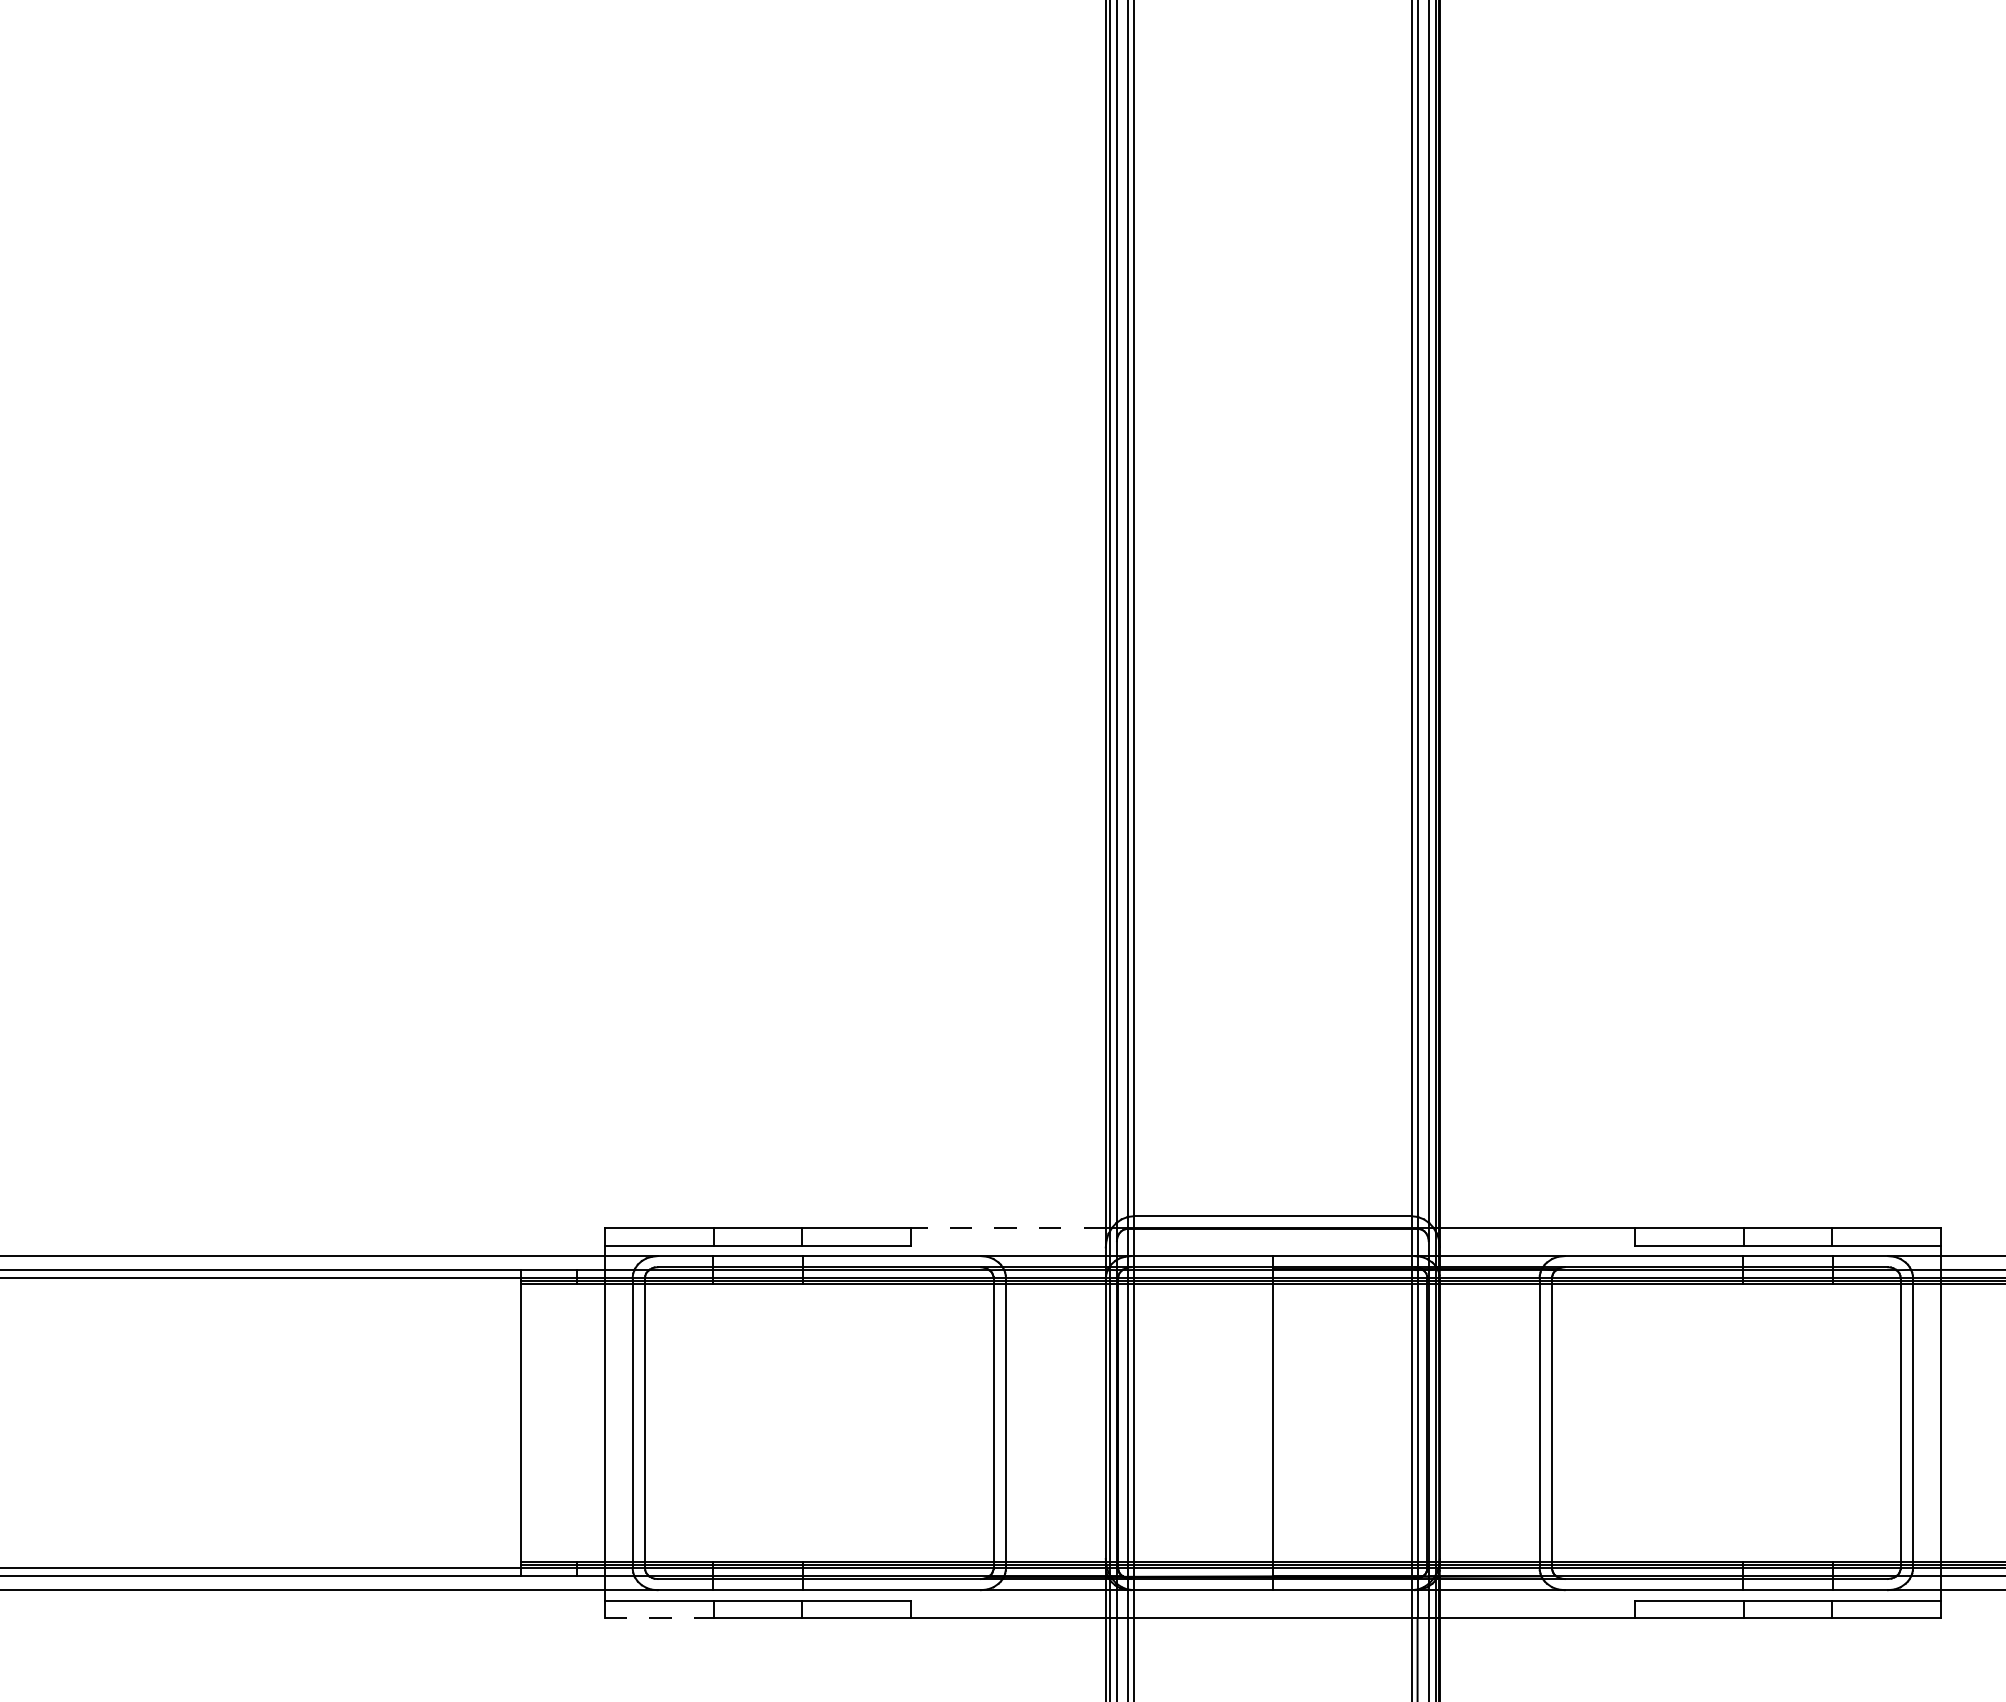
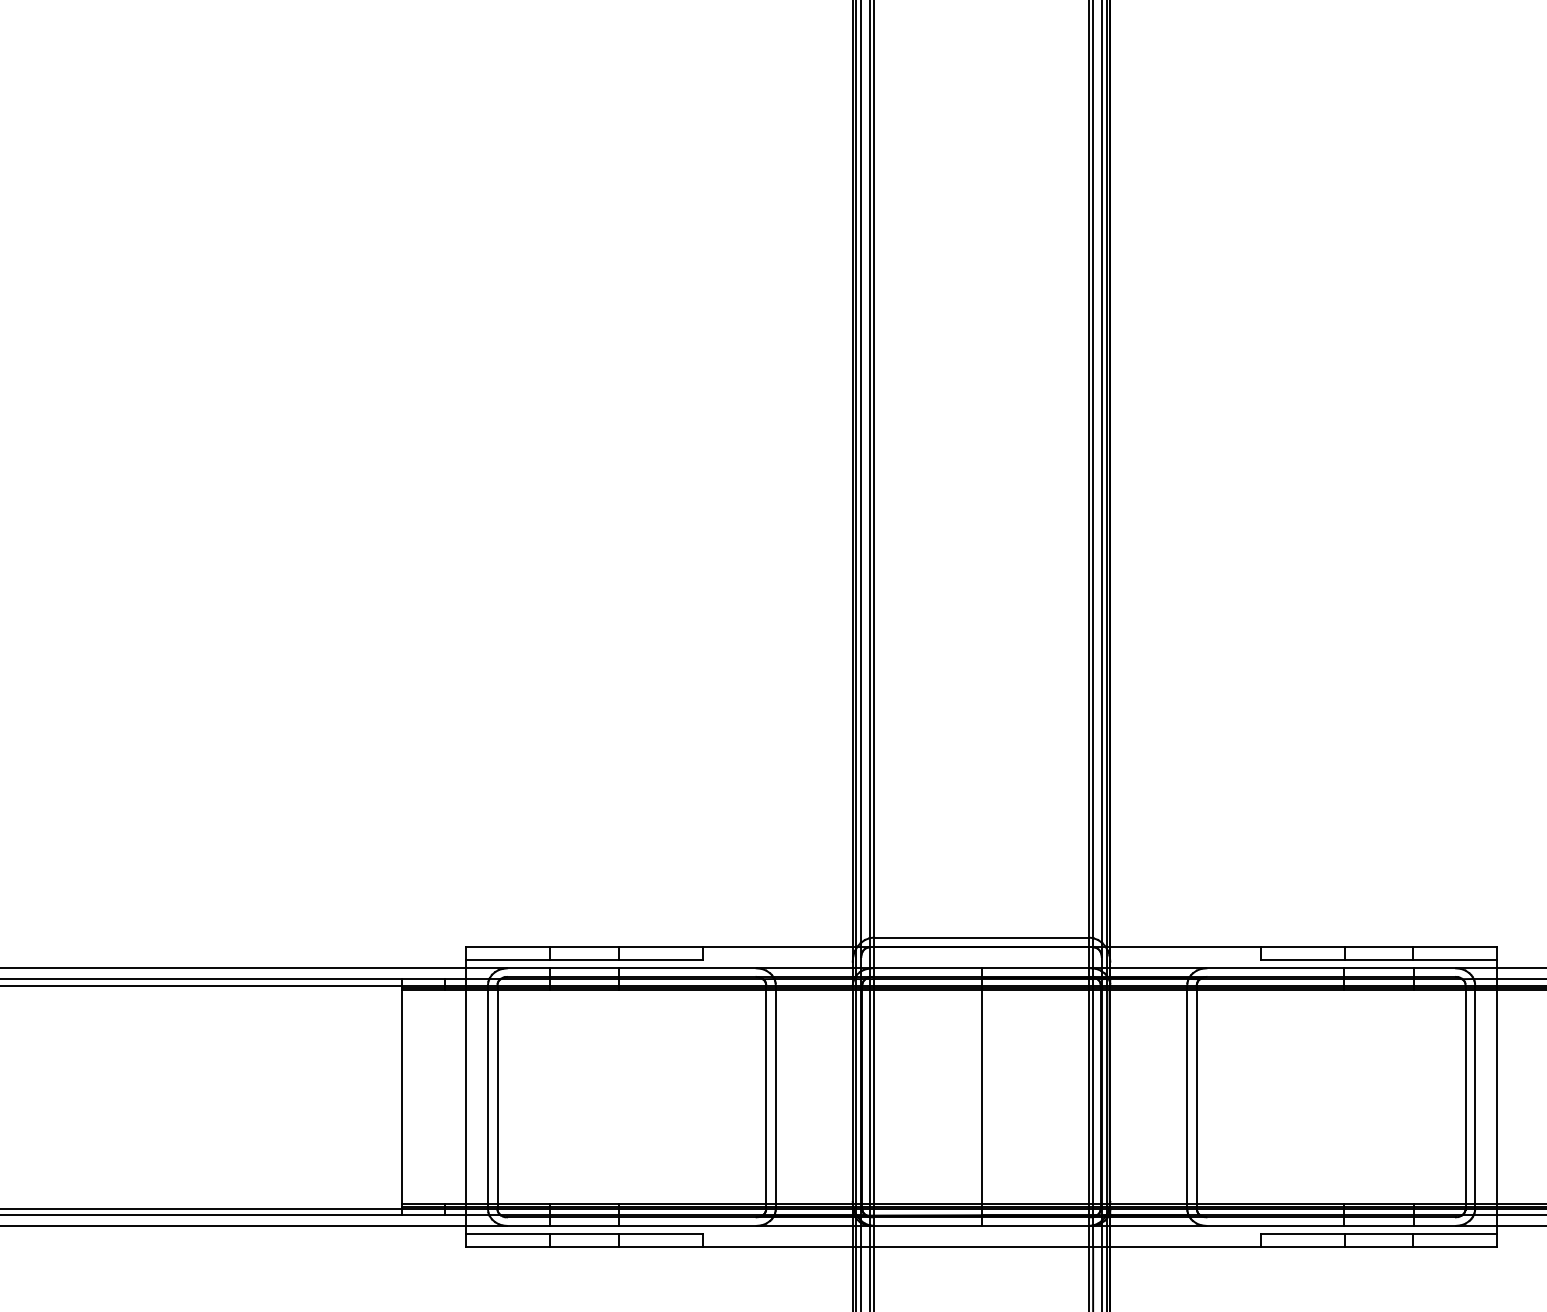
line: (1007, 1228) -> (776, 947), dashed -> solid
line: (659, 1618) -> (508, 1247), dashed -> solid

